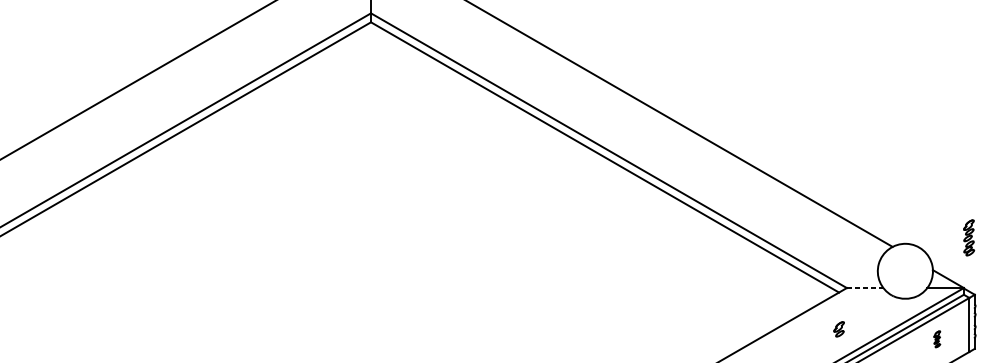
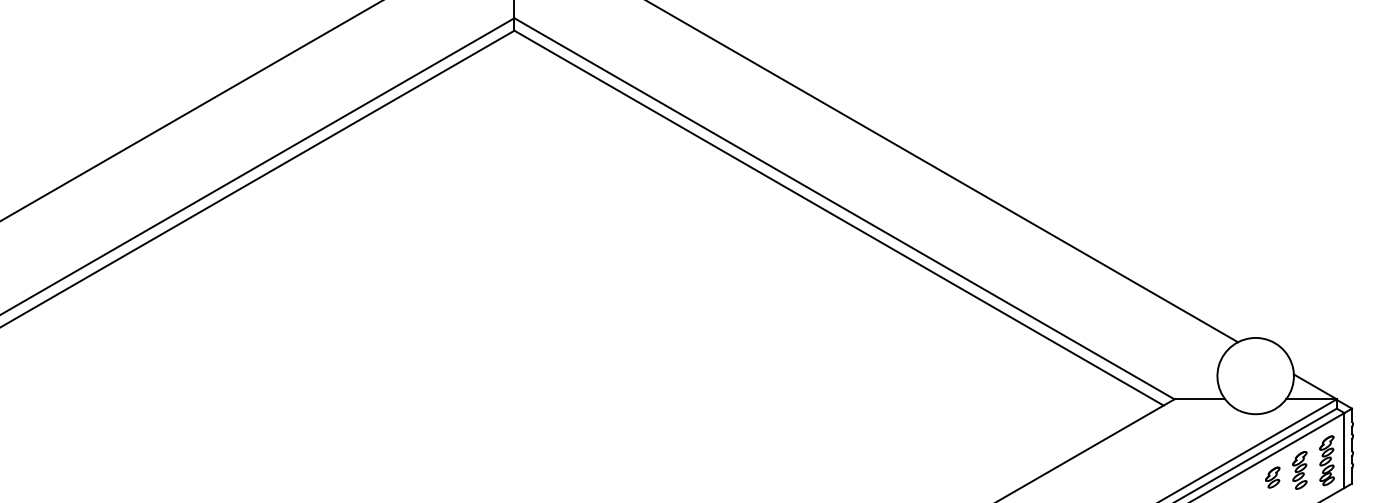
part: (968, 237) -> (1326, 460), moved
line: (865, 288) -> (1200, 399), dashed -> solid
part: (838, 329) -> (1272, 477), moved
part: (936, 339) -> (1299, 470), size x1.67

